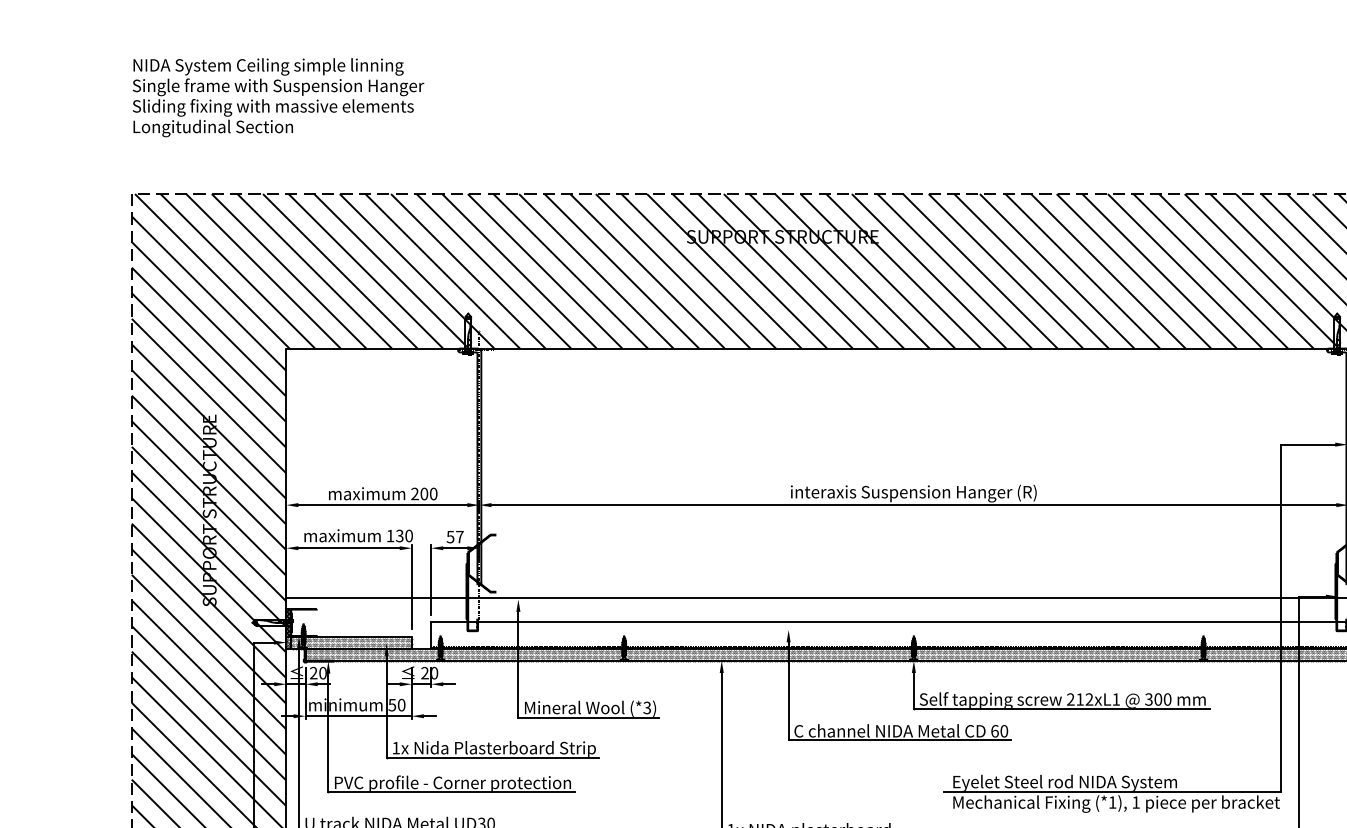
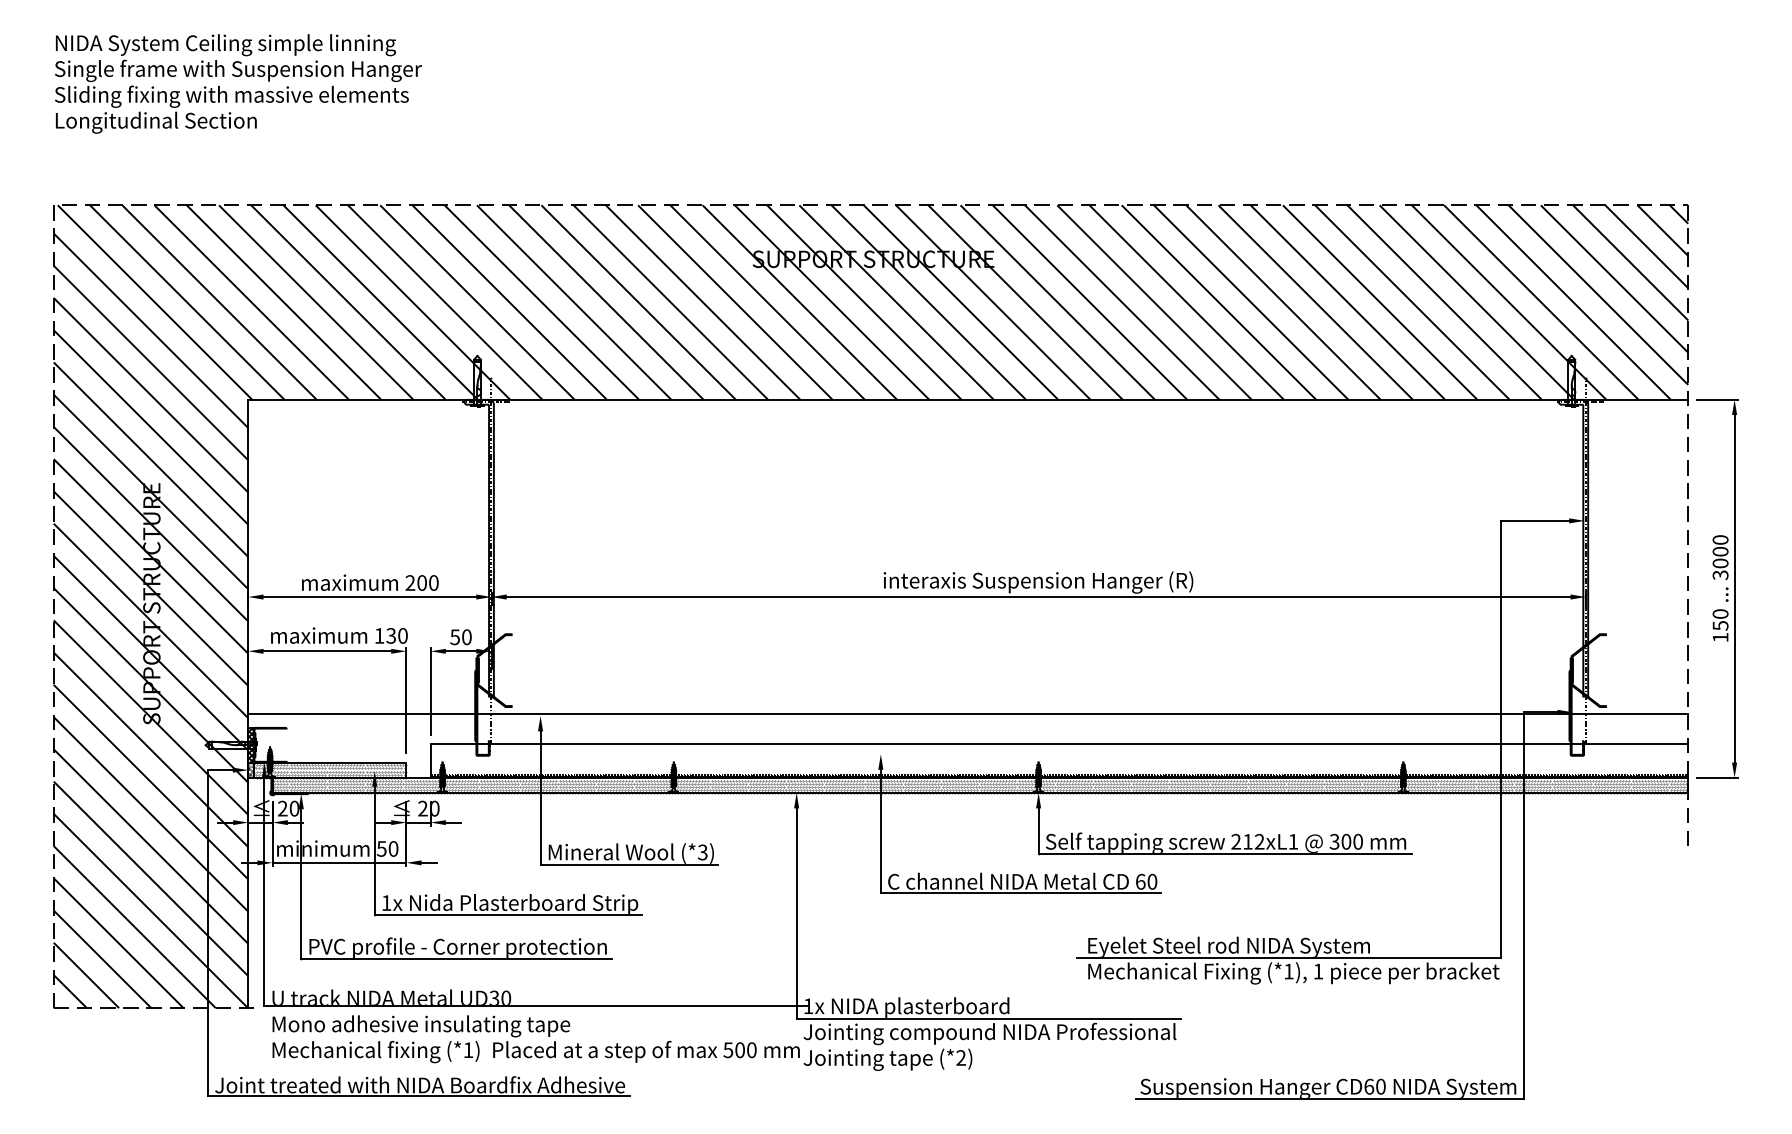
text: (459, 537) -> (466, 637), 57 -> 50

